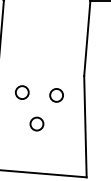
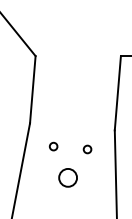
circle: (22, 92) -> (53, 146), size x0.6
circle: (56, 95) -> (87, 149), size x0.6
circle: (37, 123) -> (68, 177), size x1.4

